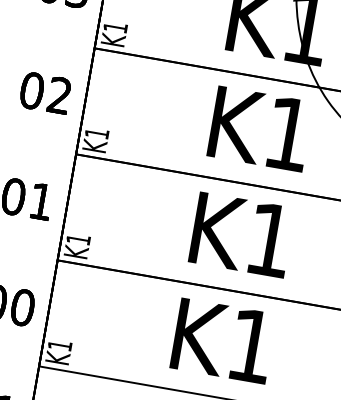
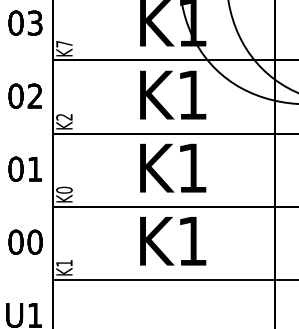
text: (115, 28) -> (64, 44), K1 -> K7
text: (97, 134) -> (64, 117), K1 -> K2
text: (78, 238) -> (64, 189), K1 -> K0

